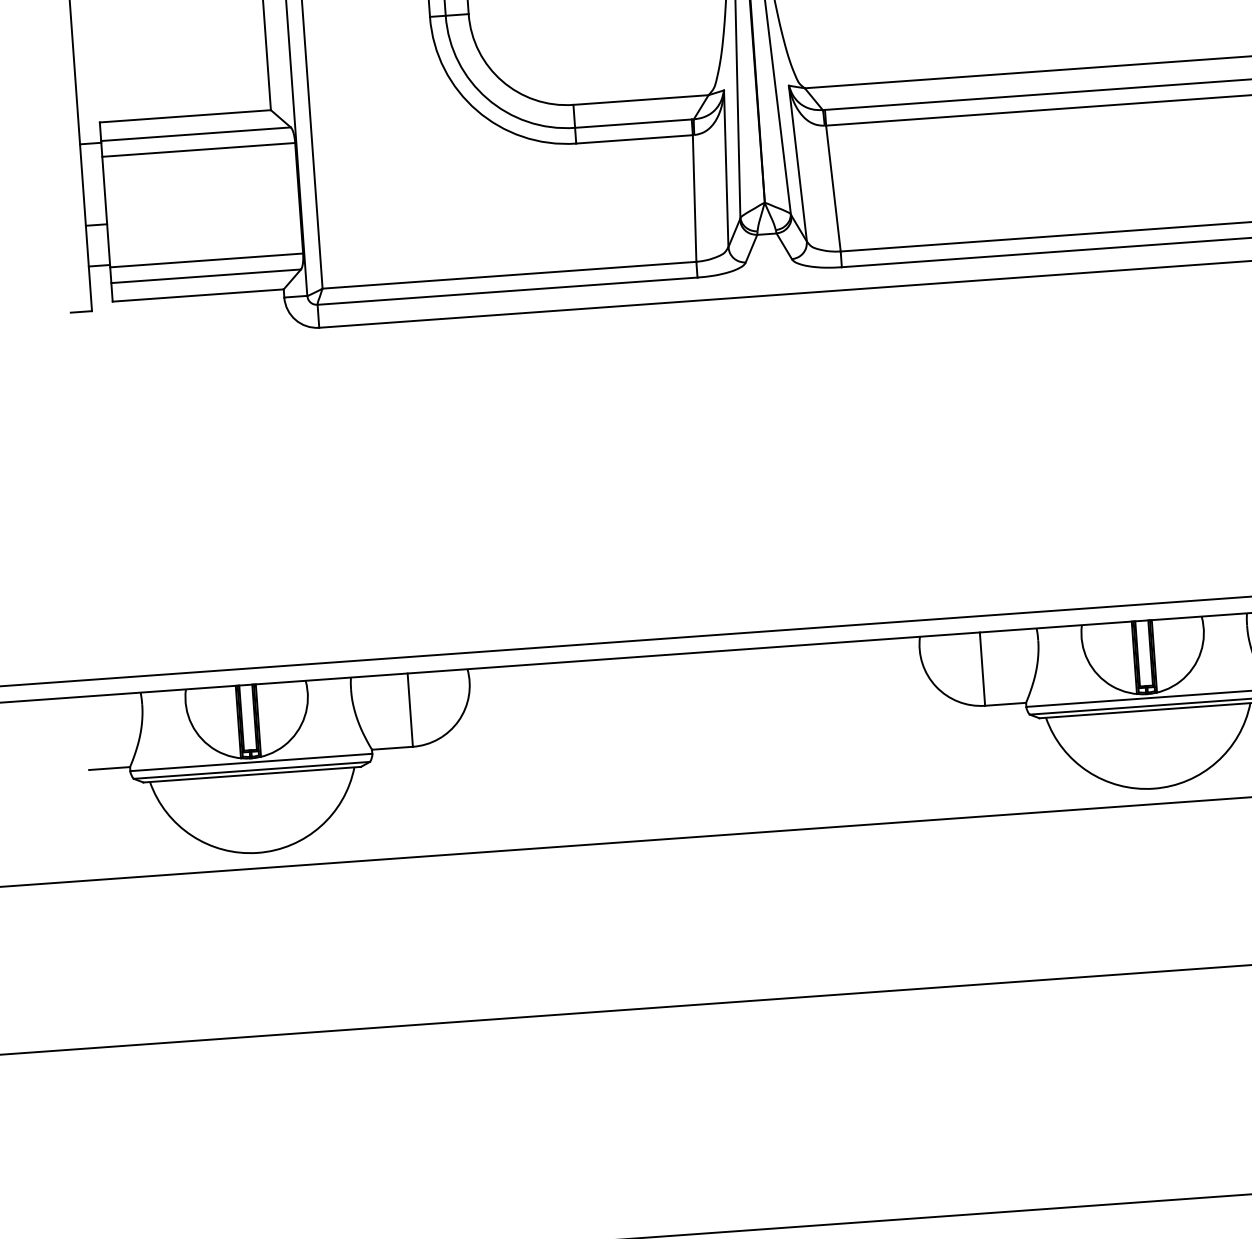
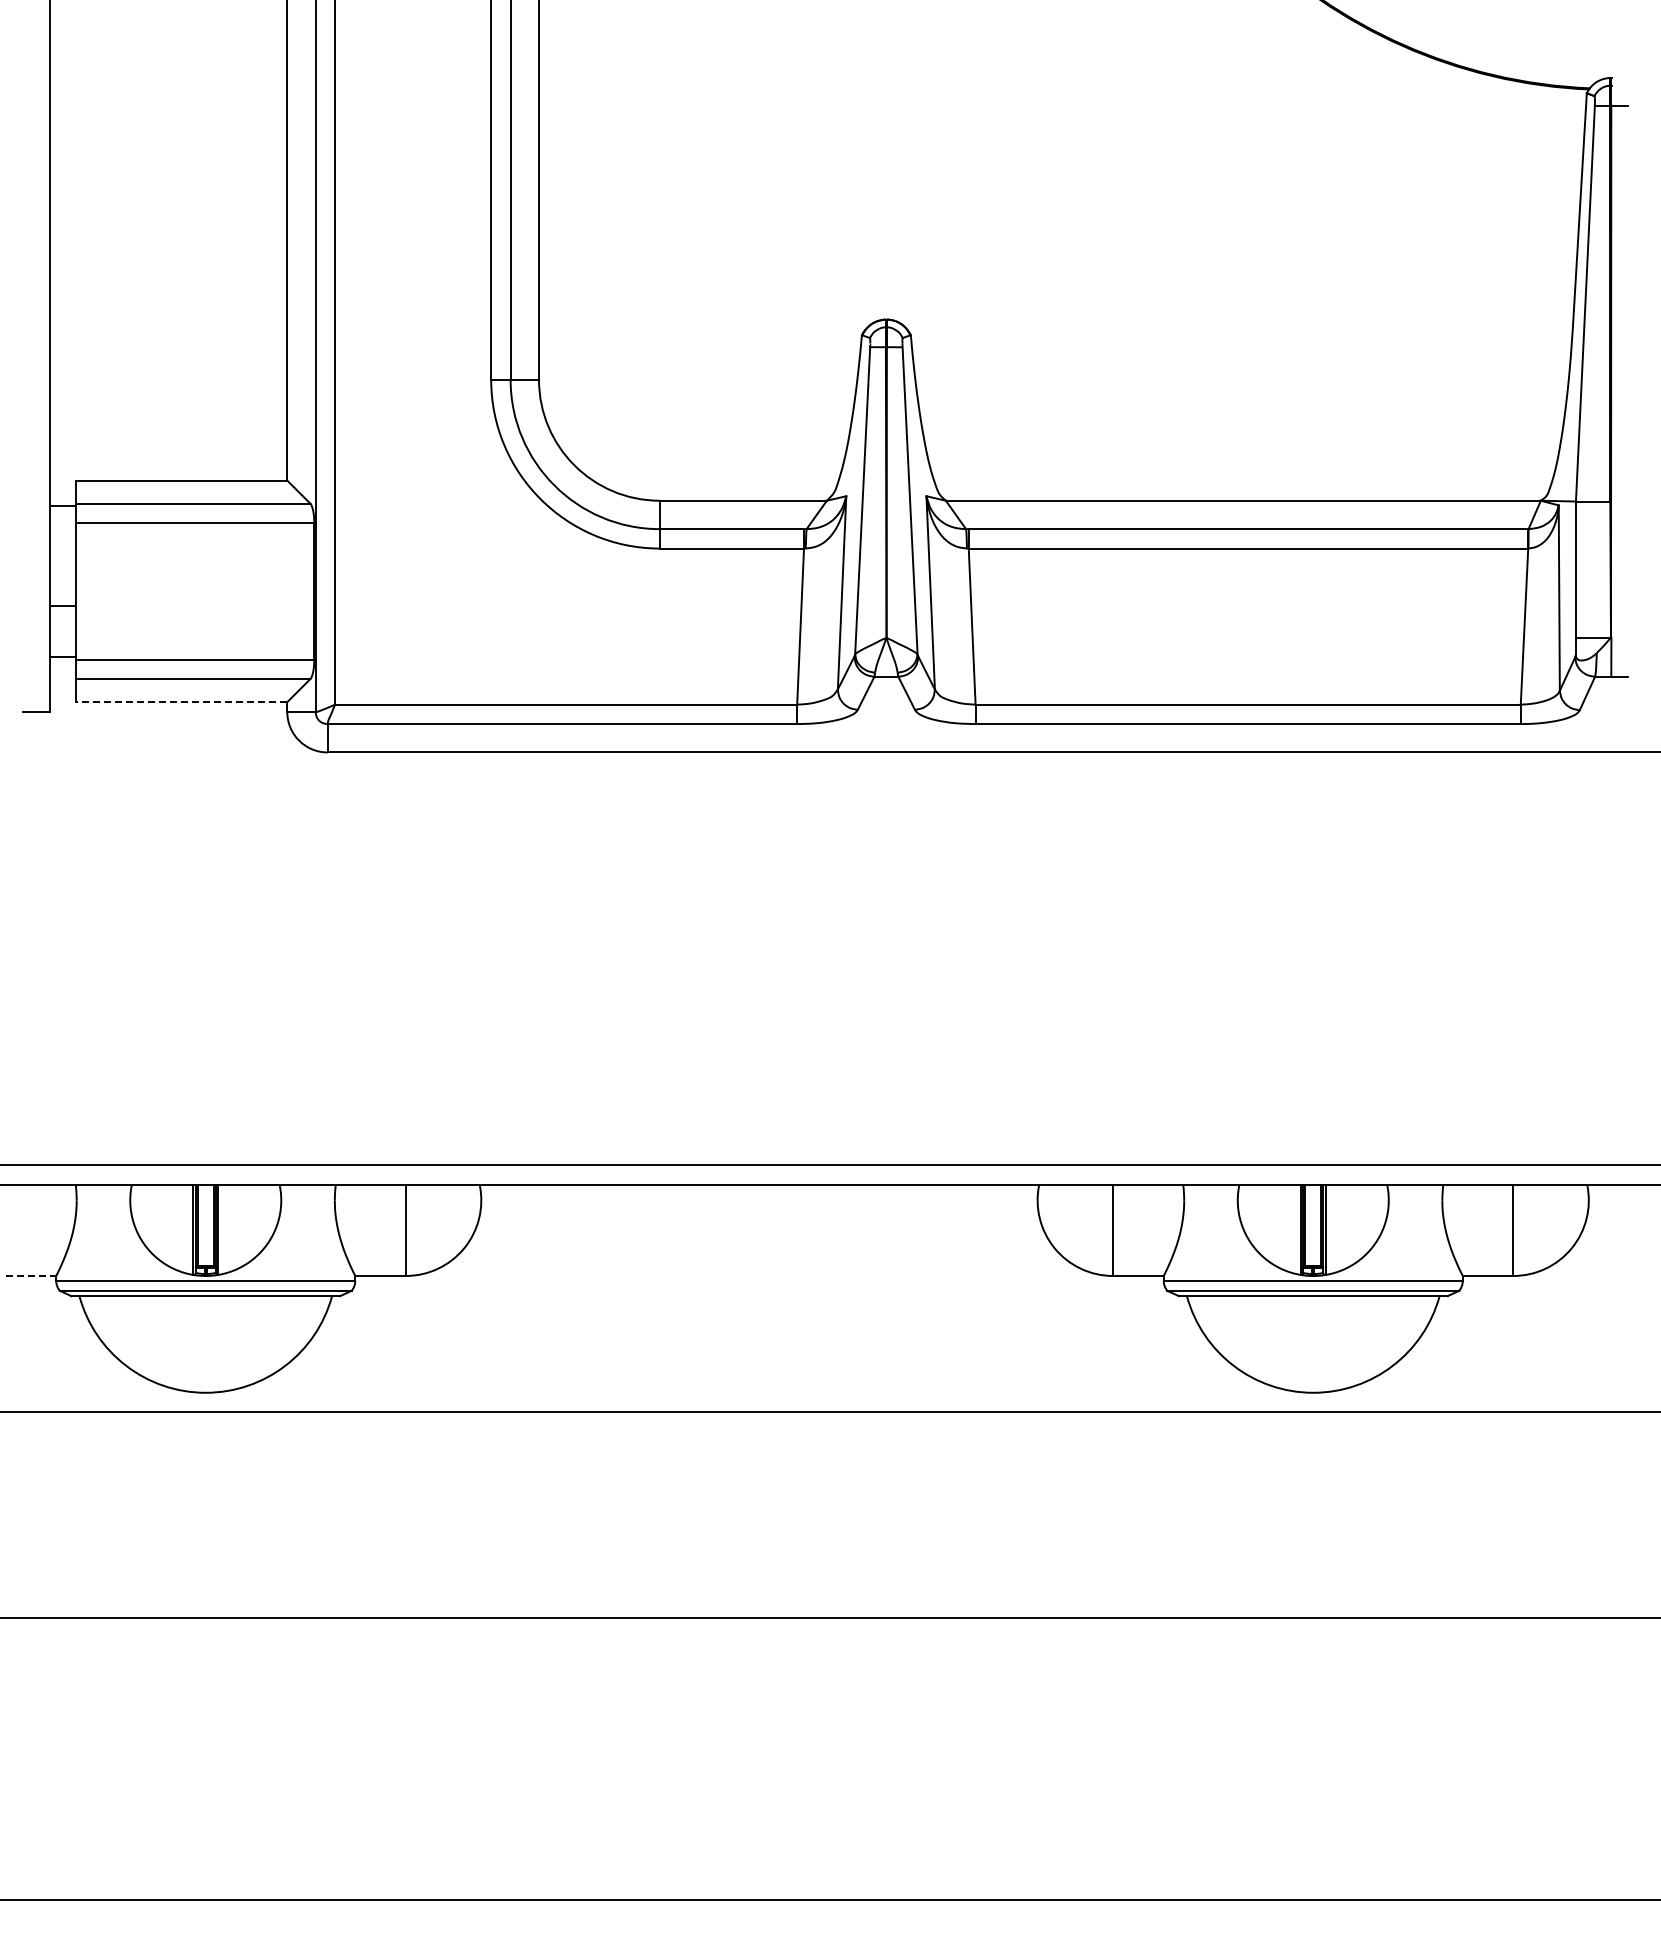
line: (198, 295) -> (181, 702), solid -> dashed
line: (110, 768) -> (31, 1276), solid -> dashed

